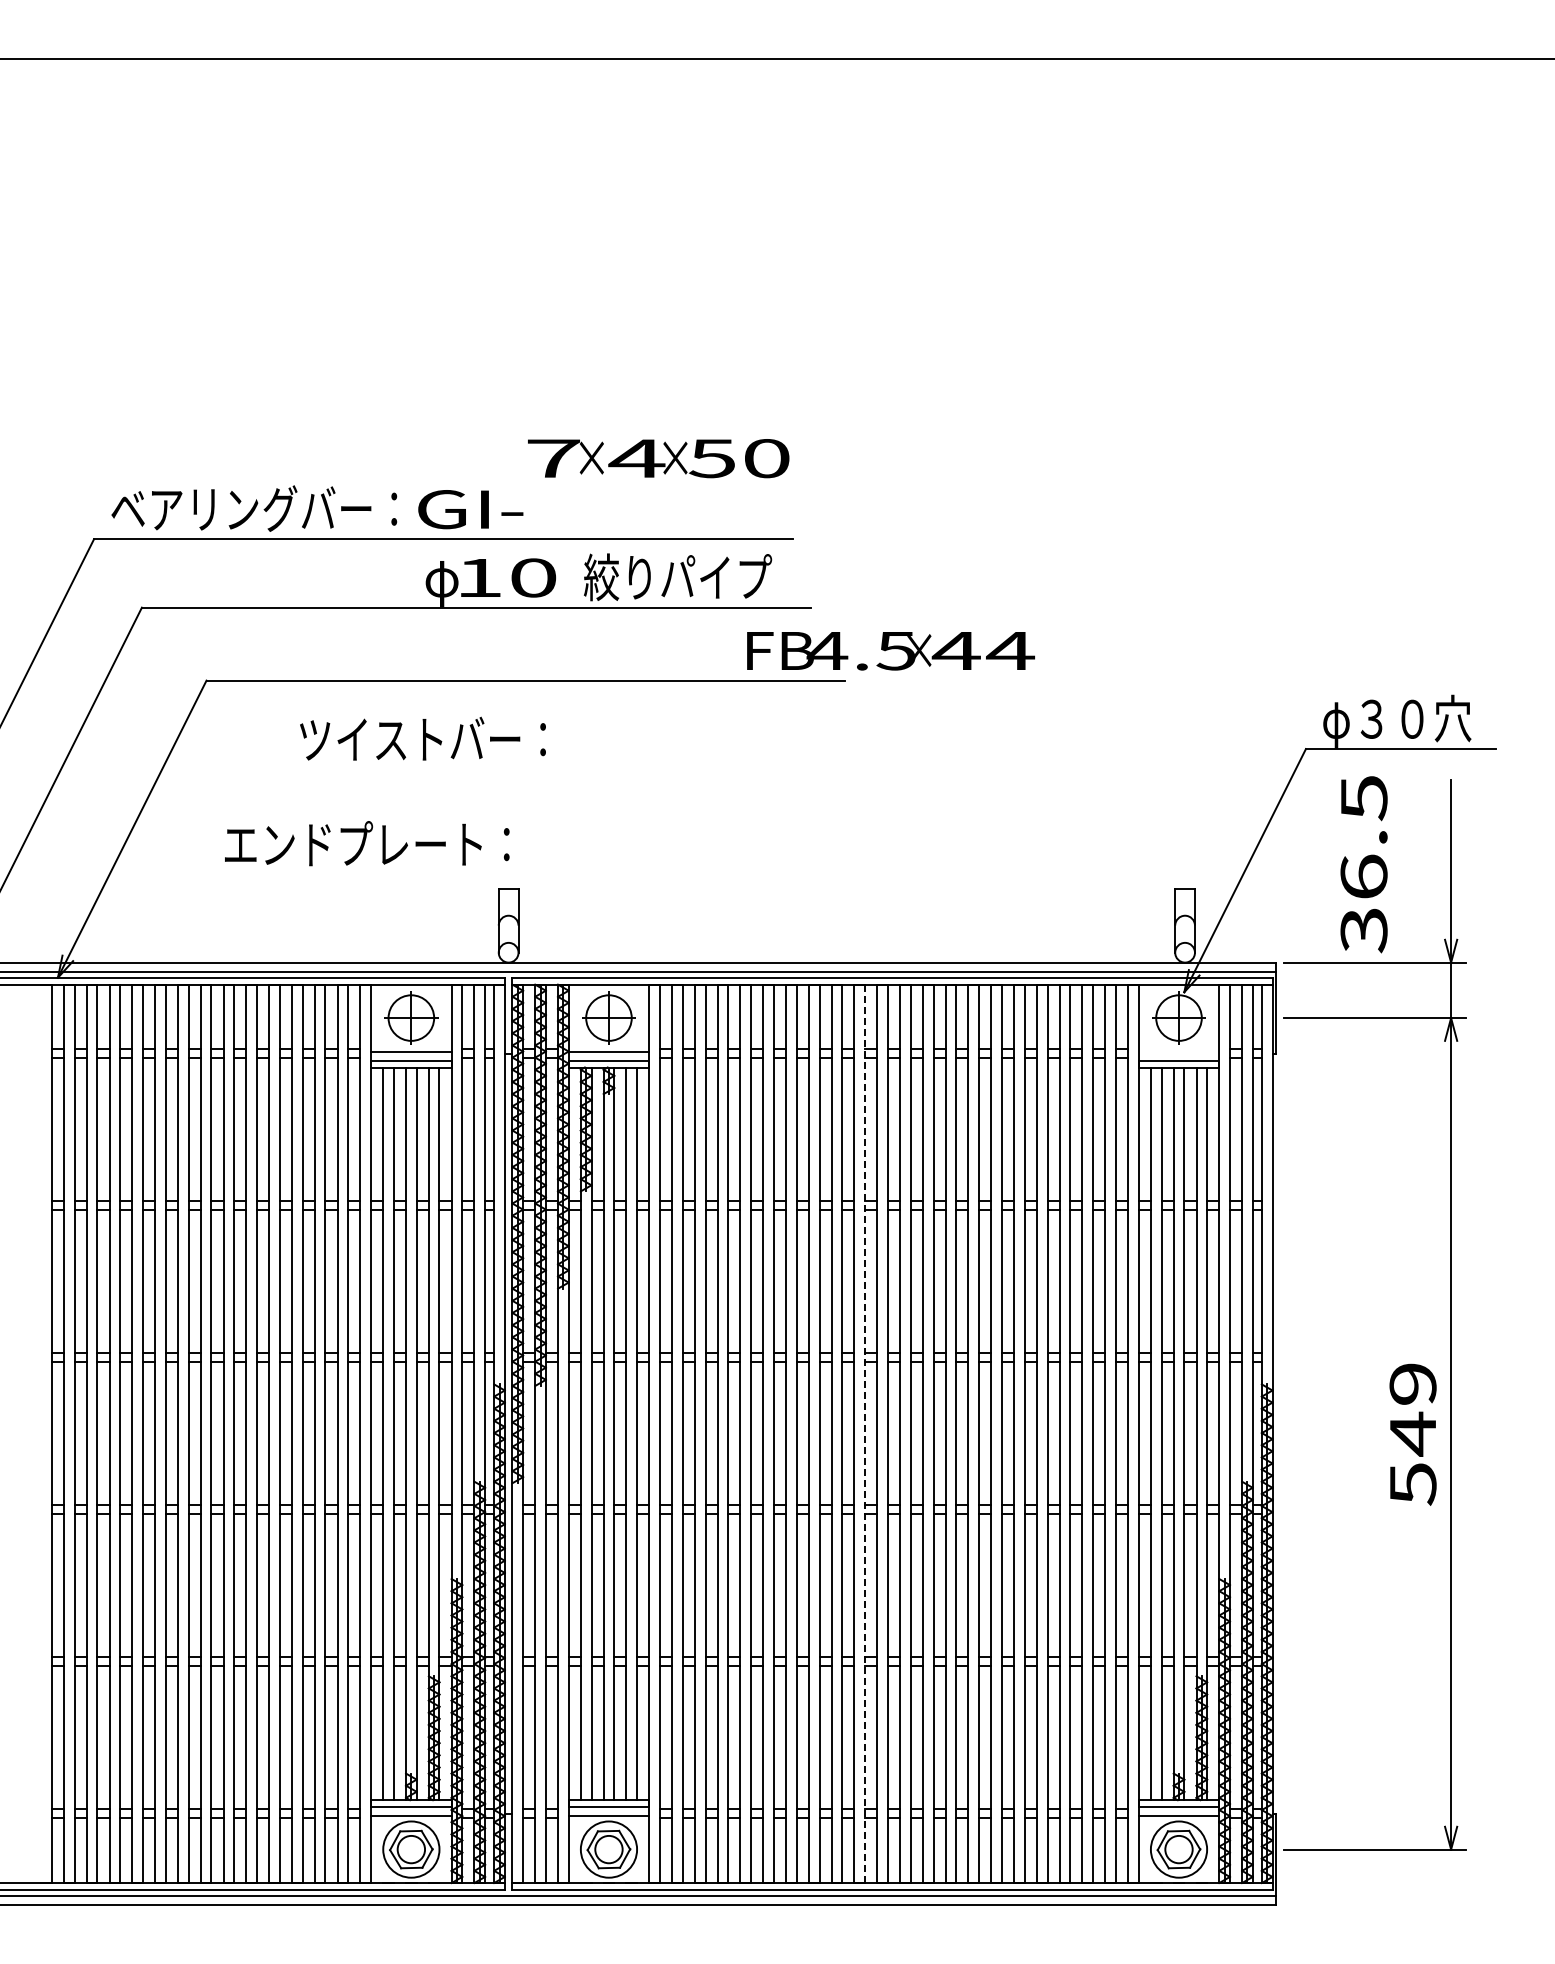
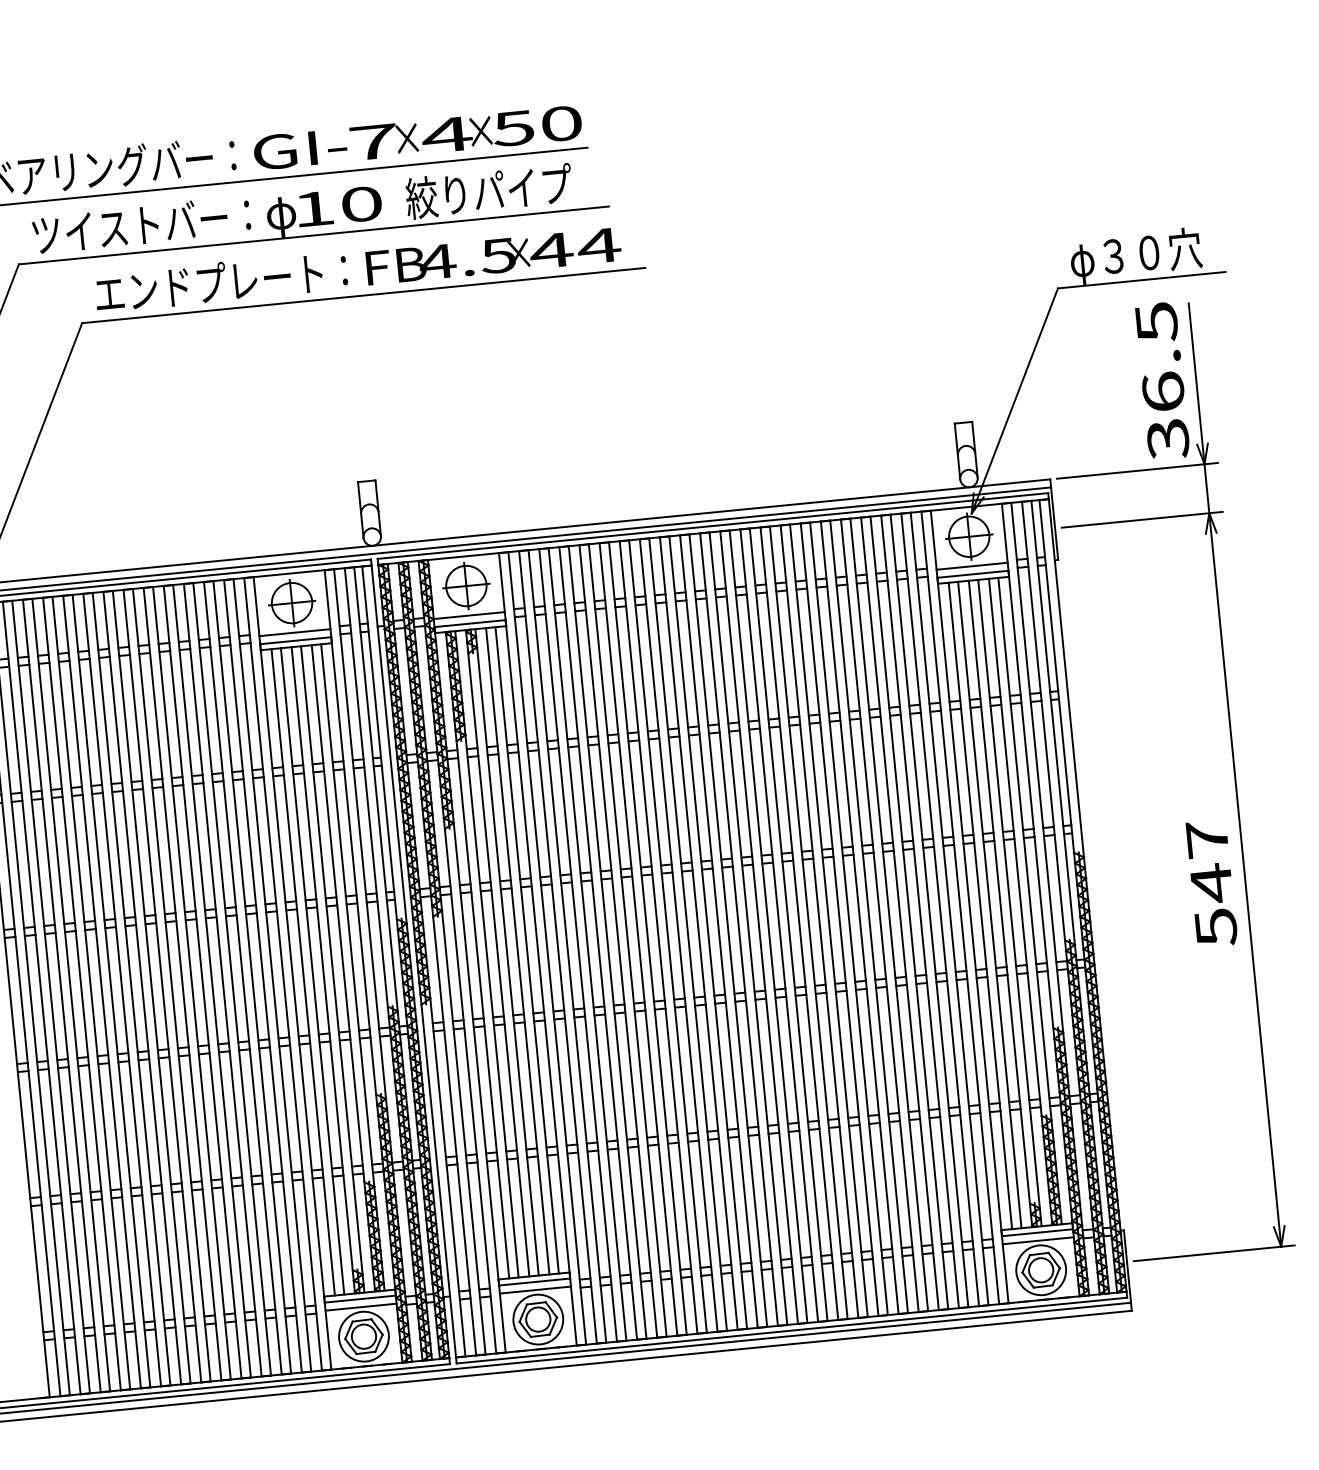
text: (658, 458) -> (466, 133), moved
text: (890, 651) -> (493, 256), moved
text: (422, 738) -> (141, 224), moved
text: (367, 843) -> (221, 281), moved
text: (1363, 864) -> (1161, 381), moved
line: (1178, 1051) -> (971, 566), added
text: (1412, 1383) -> (1206, 838), 549 -> 547
line: (865, 1433) -> (728, 930), dashed -> solid

